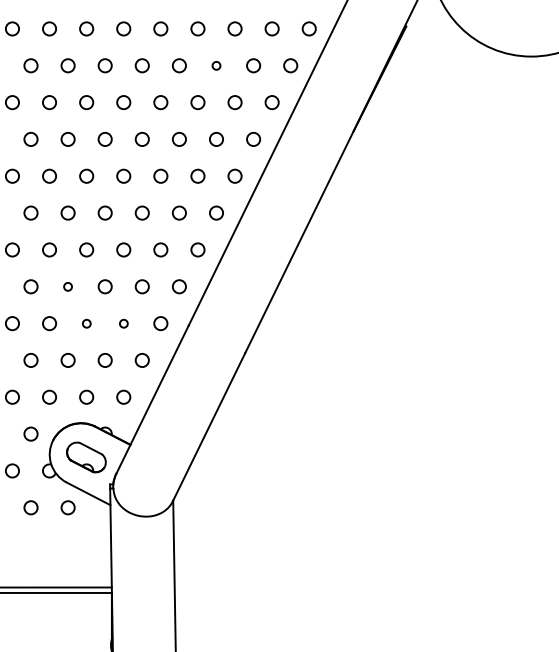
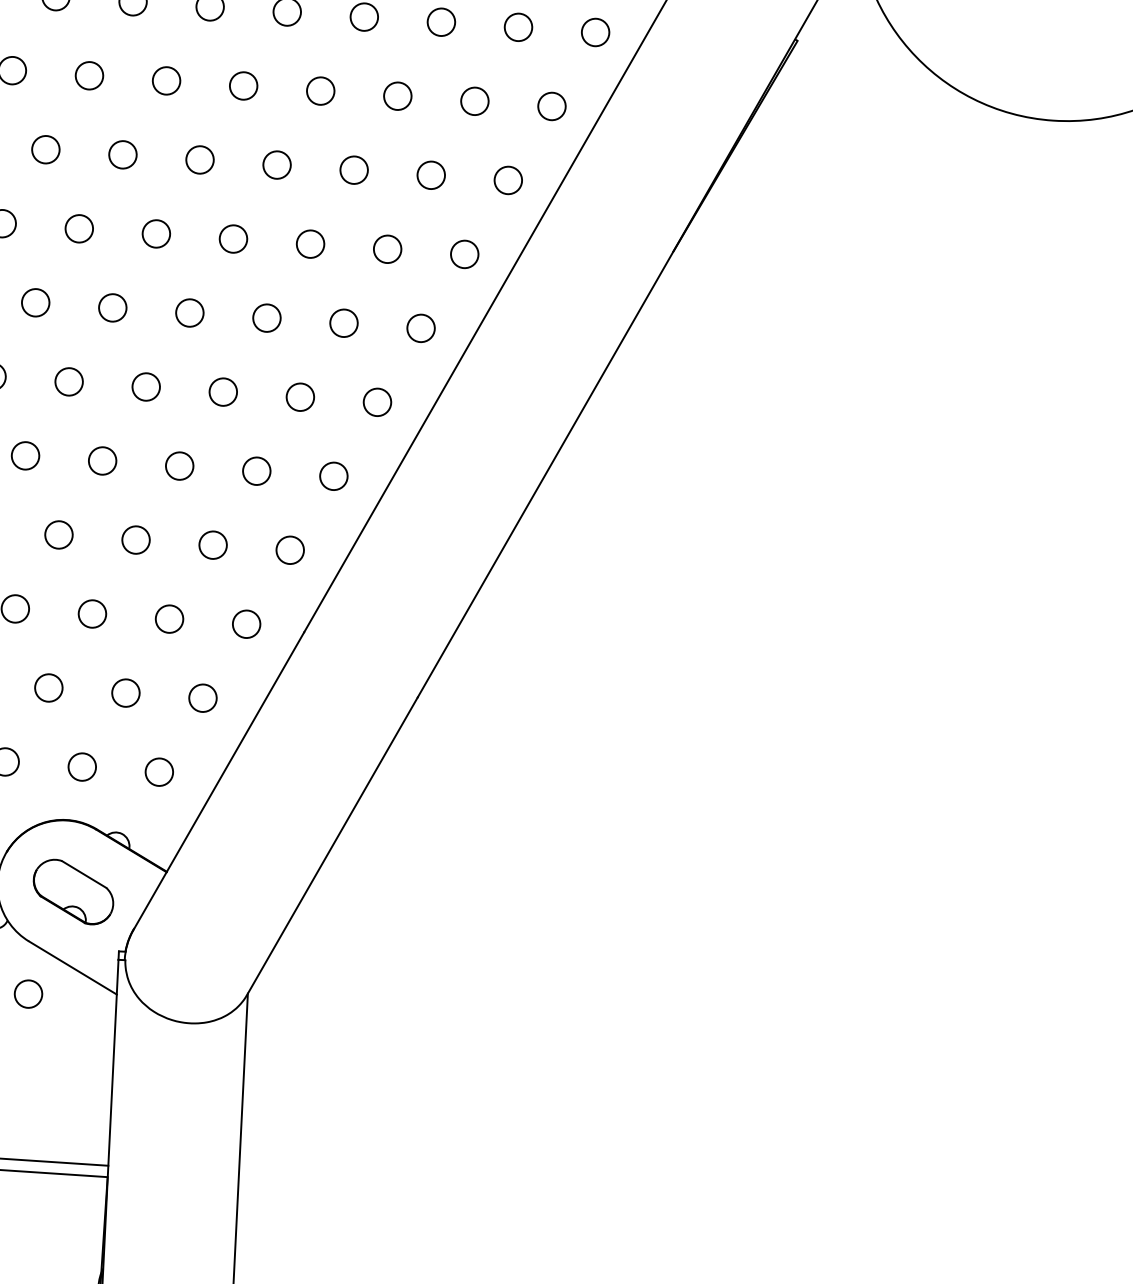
circle: (216, 65) -> (397, 95), size x1.67
circle: (67, 286) -> (57, 534), size x1.67
circle: (86, 323) -> (92, 613), size x1.67
circle: (123, 323) -> (169, 618), size x1.67

